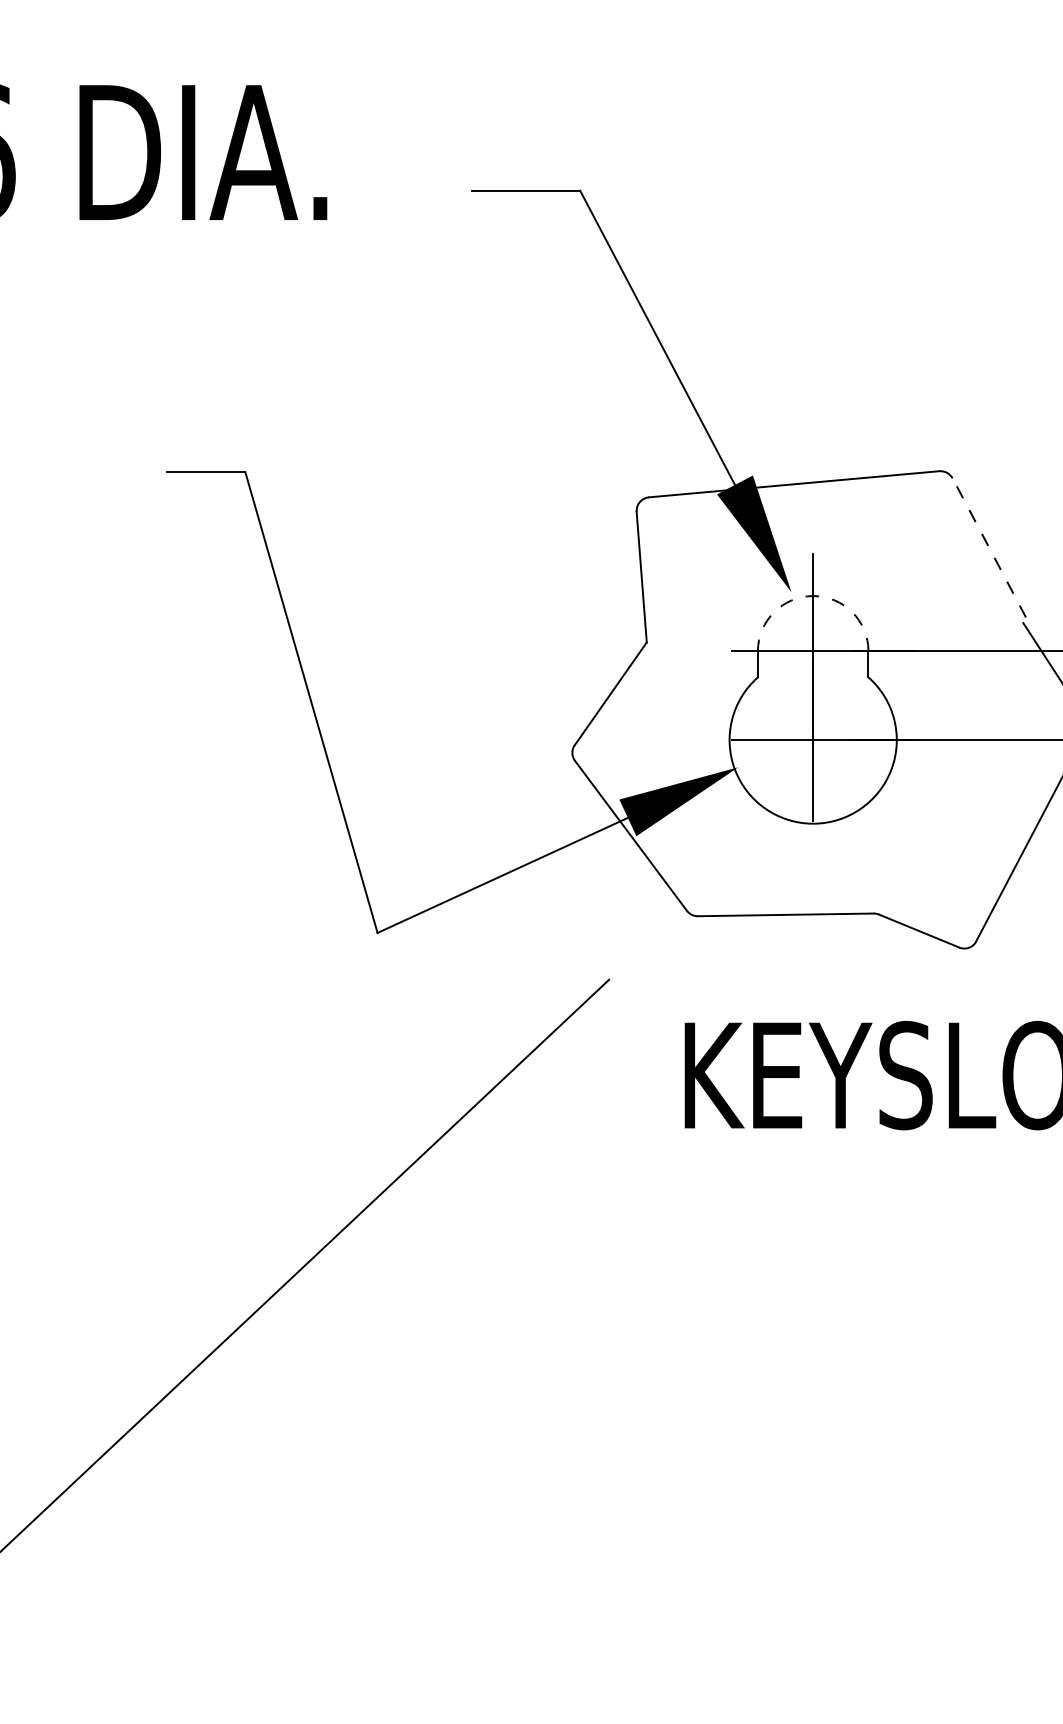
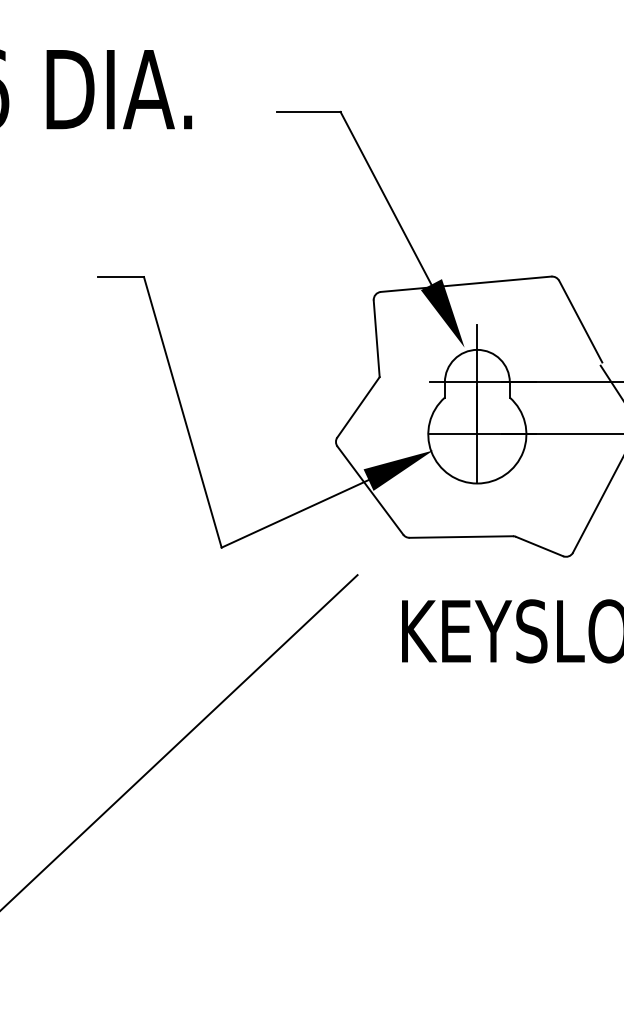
line: (988, 547) -> (580, 321), dashed -> solid
arc: (813, 595) -> (477, 349), dashed -> solid

